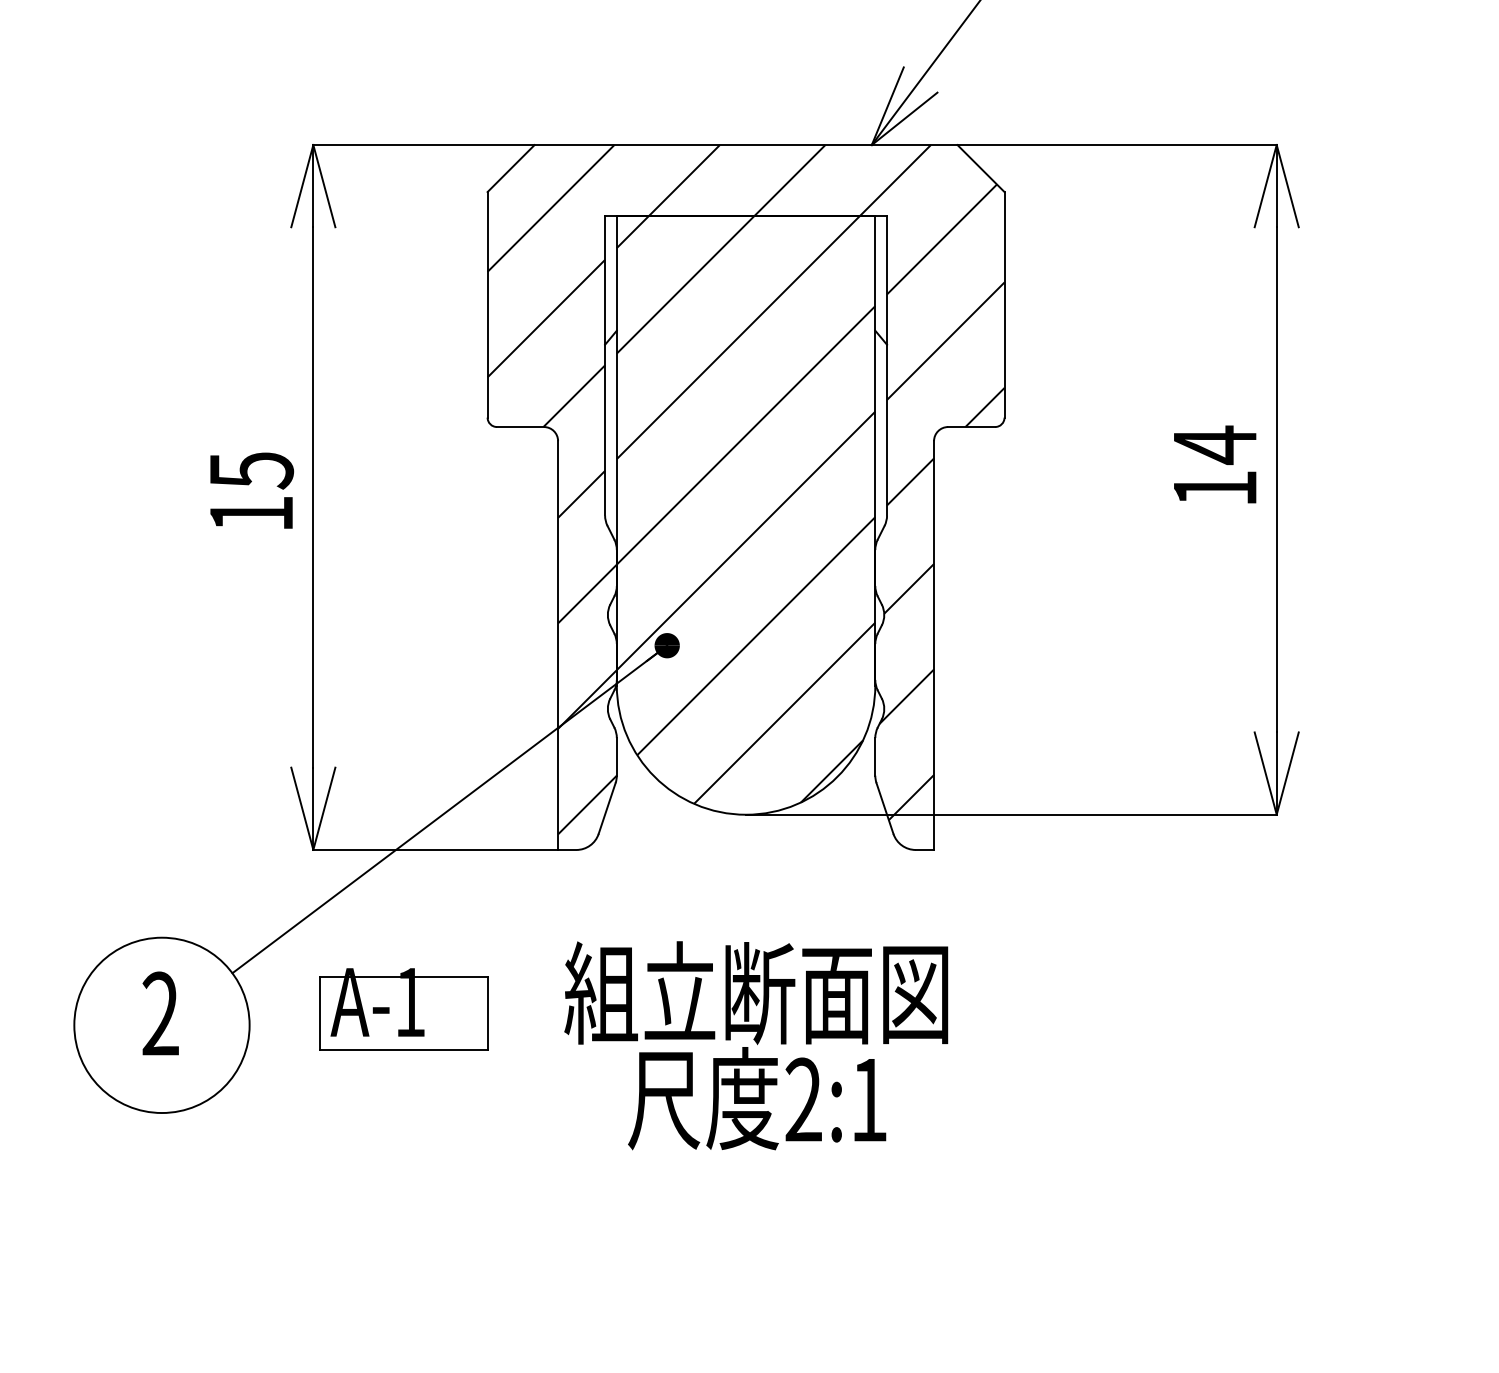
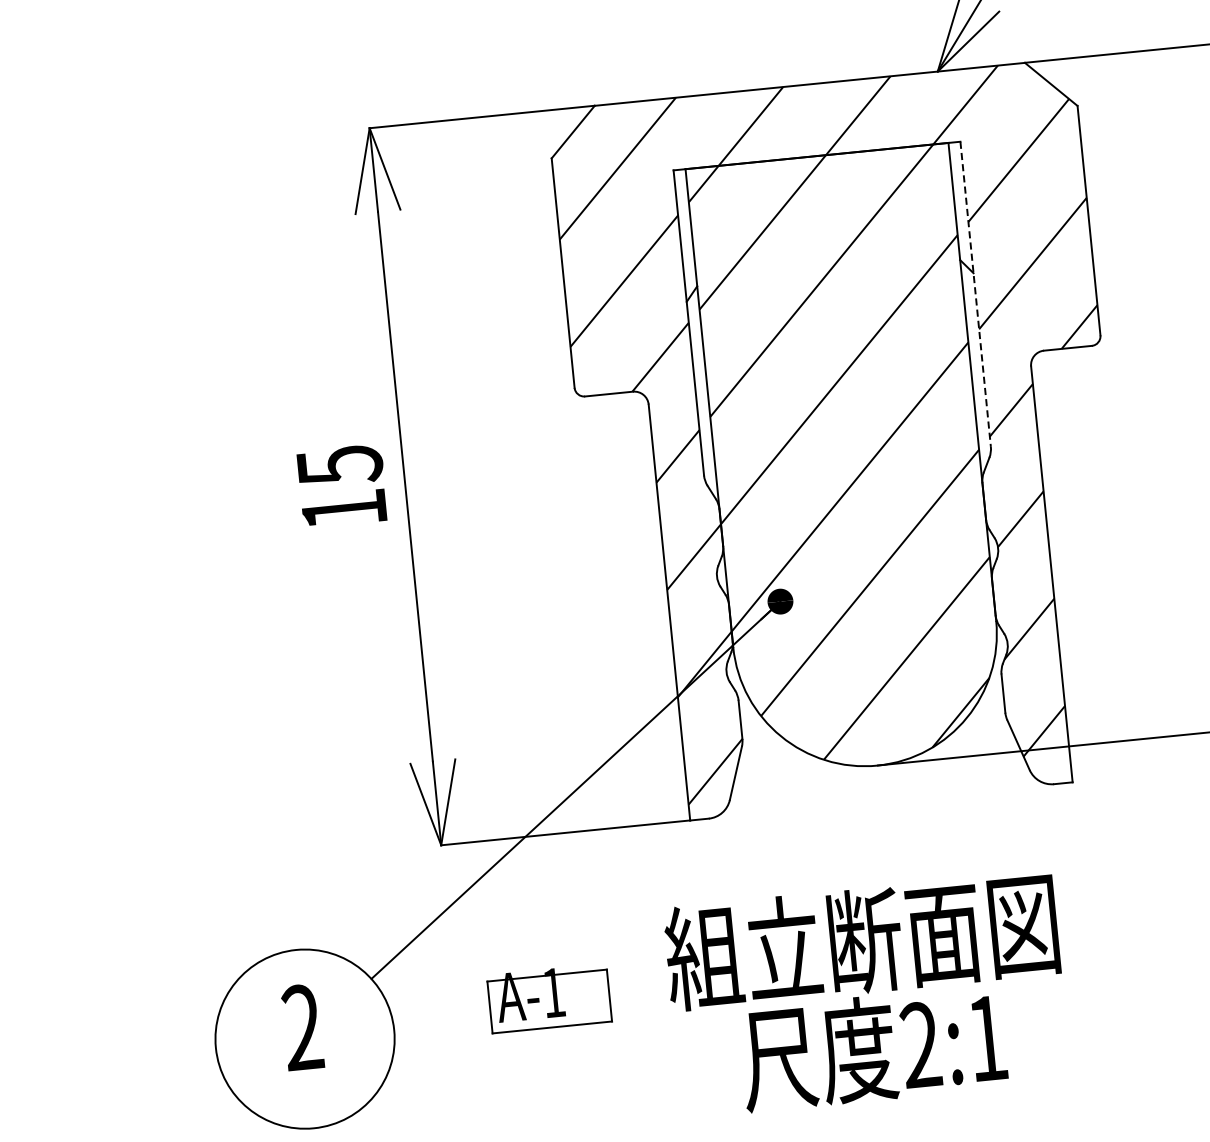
line: (887, 365) -> (976, 294), solid -> dashed
part: (403, 1009) -> (549, 998), size x0.7
text: (756, 1045) -> (867, 994), moved

